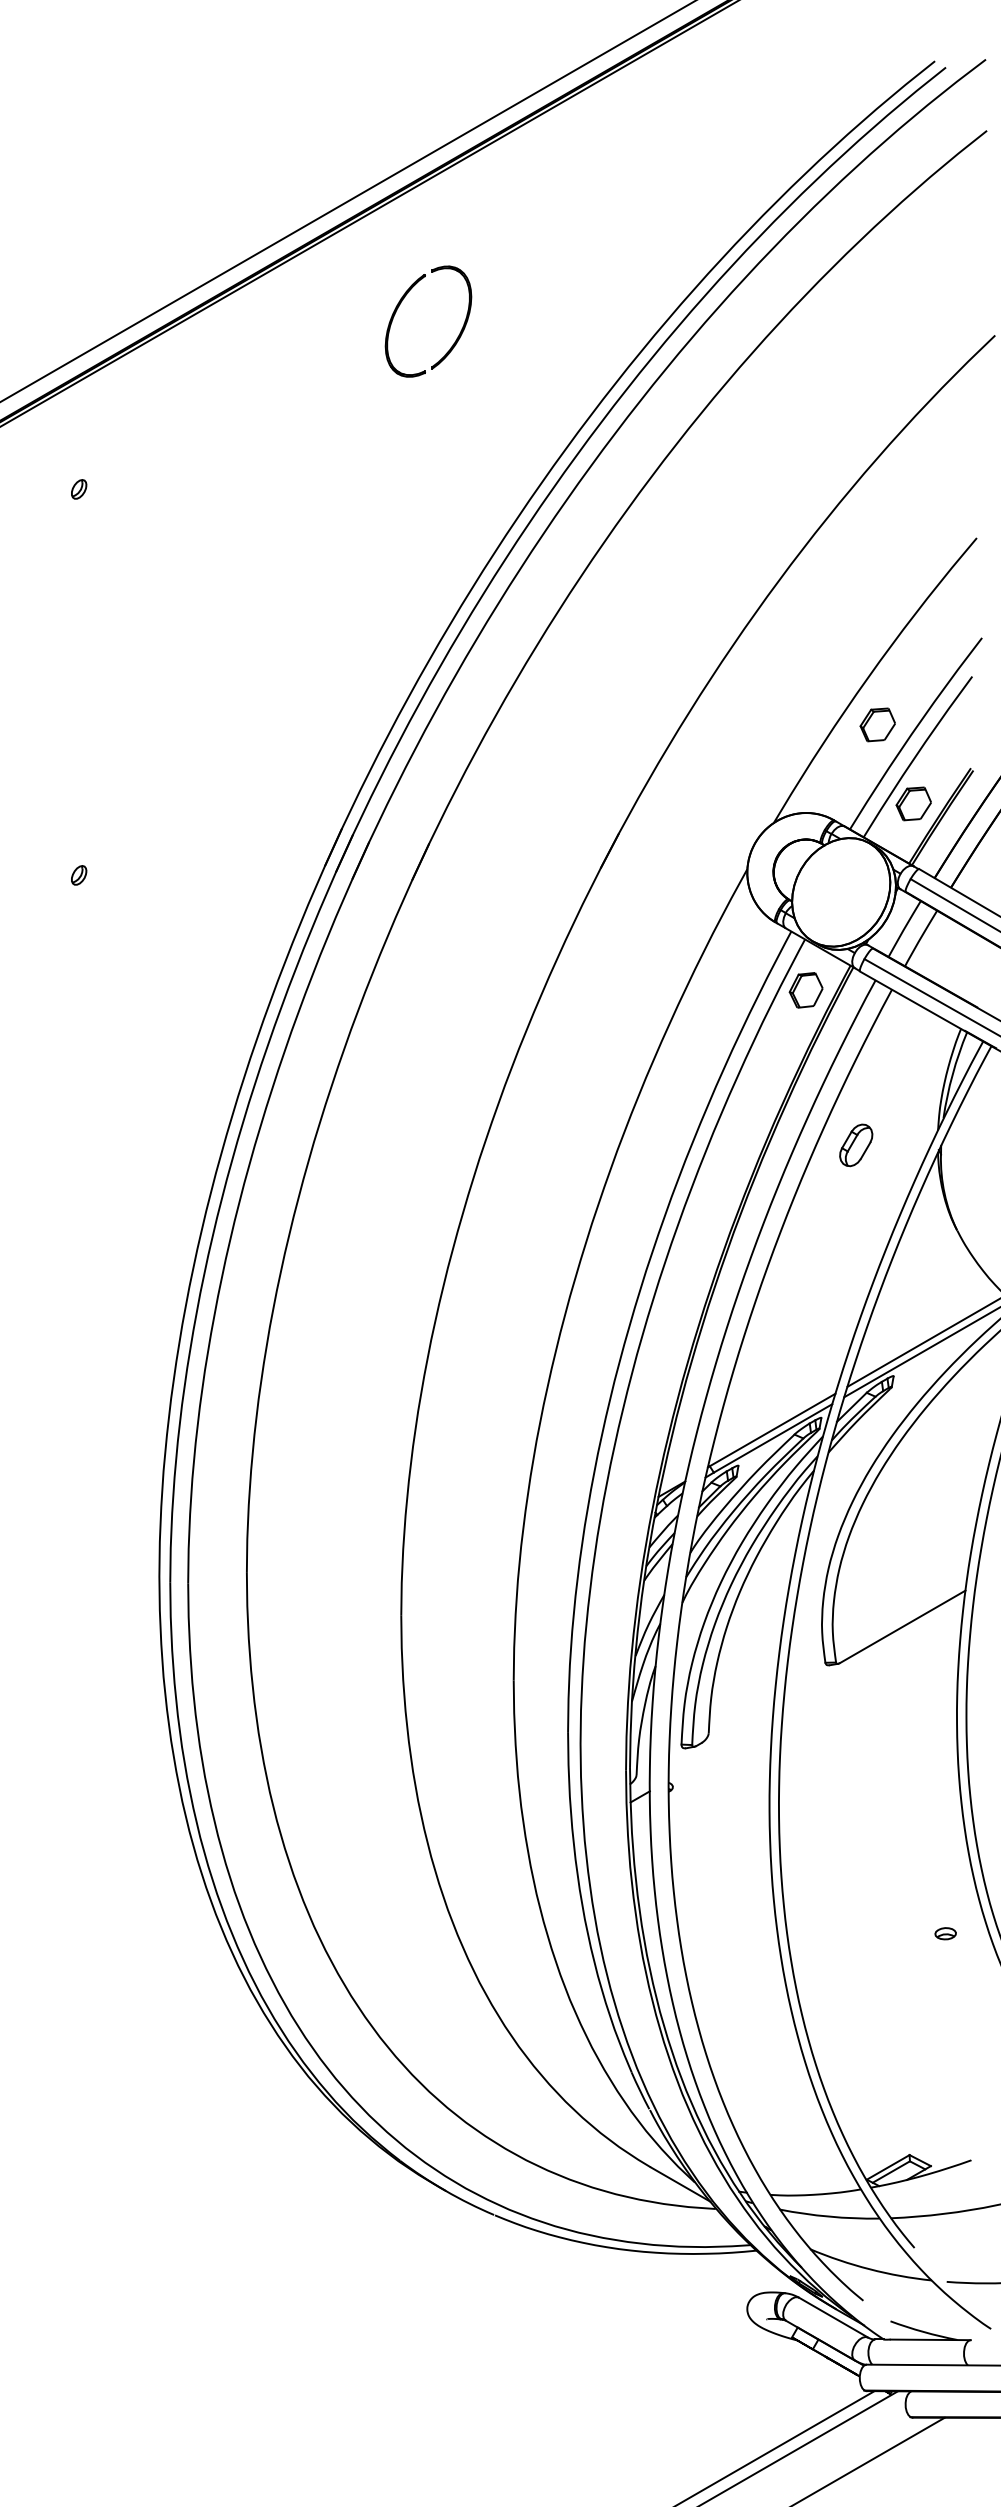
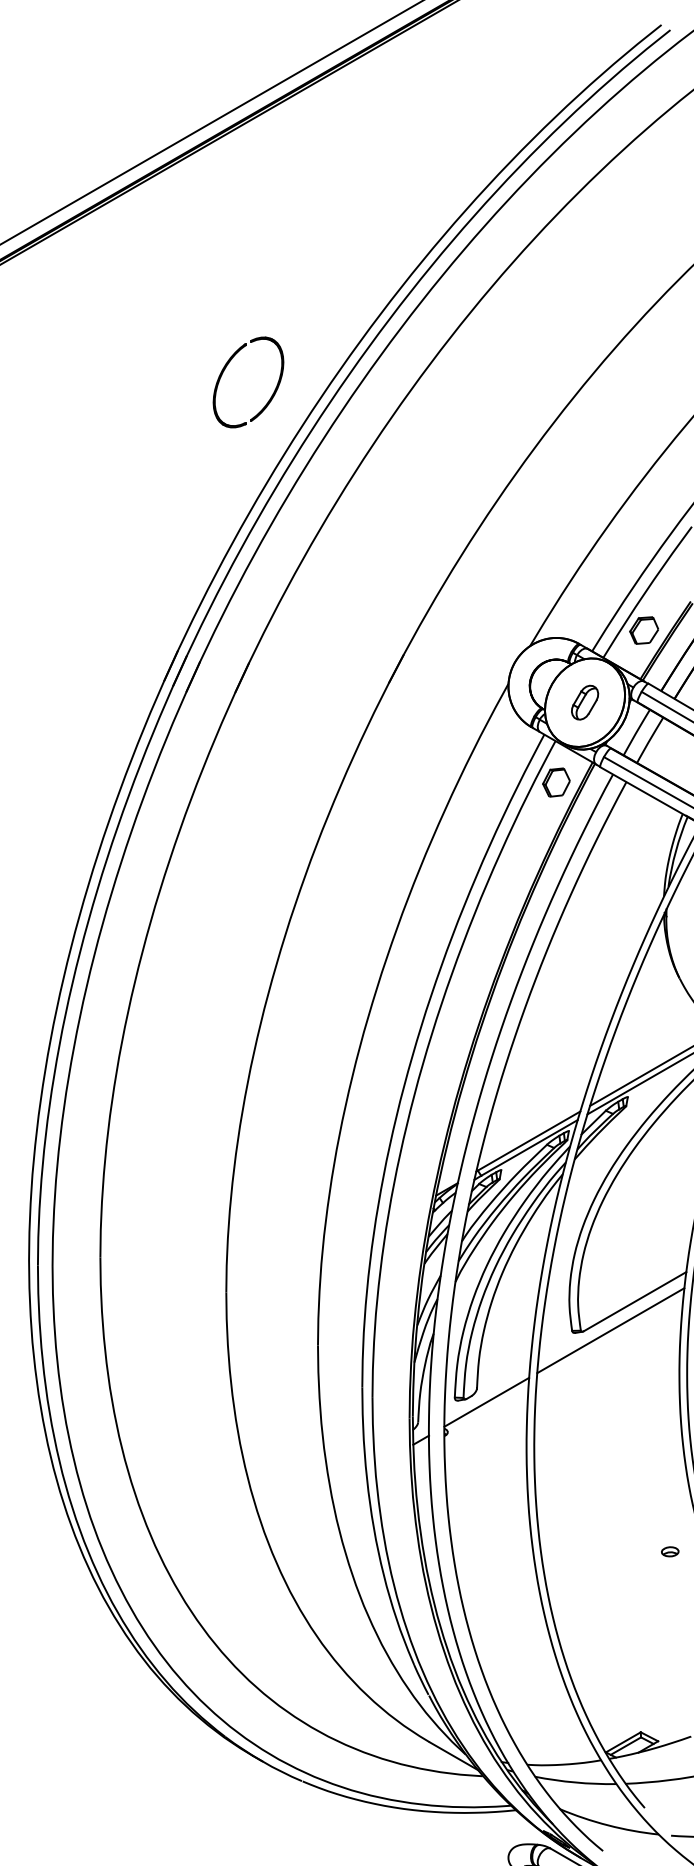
part: (401, 303) -> (226, 367), moved
part: (877, 724) -> (614, 565), removed
part: (856, 1145) -> (585, 702), moved
line: (872, 1662) -> (610, 1330), added
line: (720, 1750) -> (486, 1402), added

